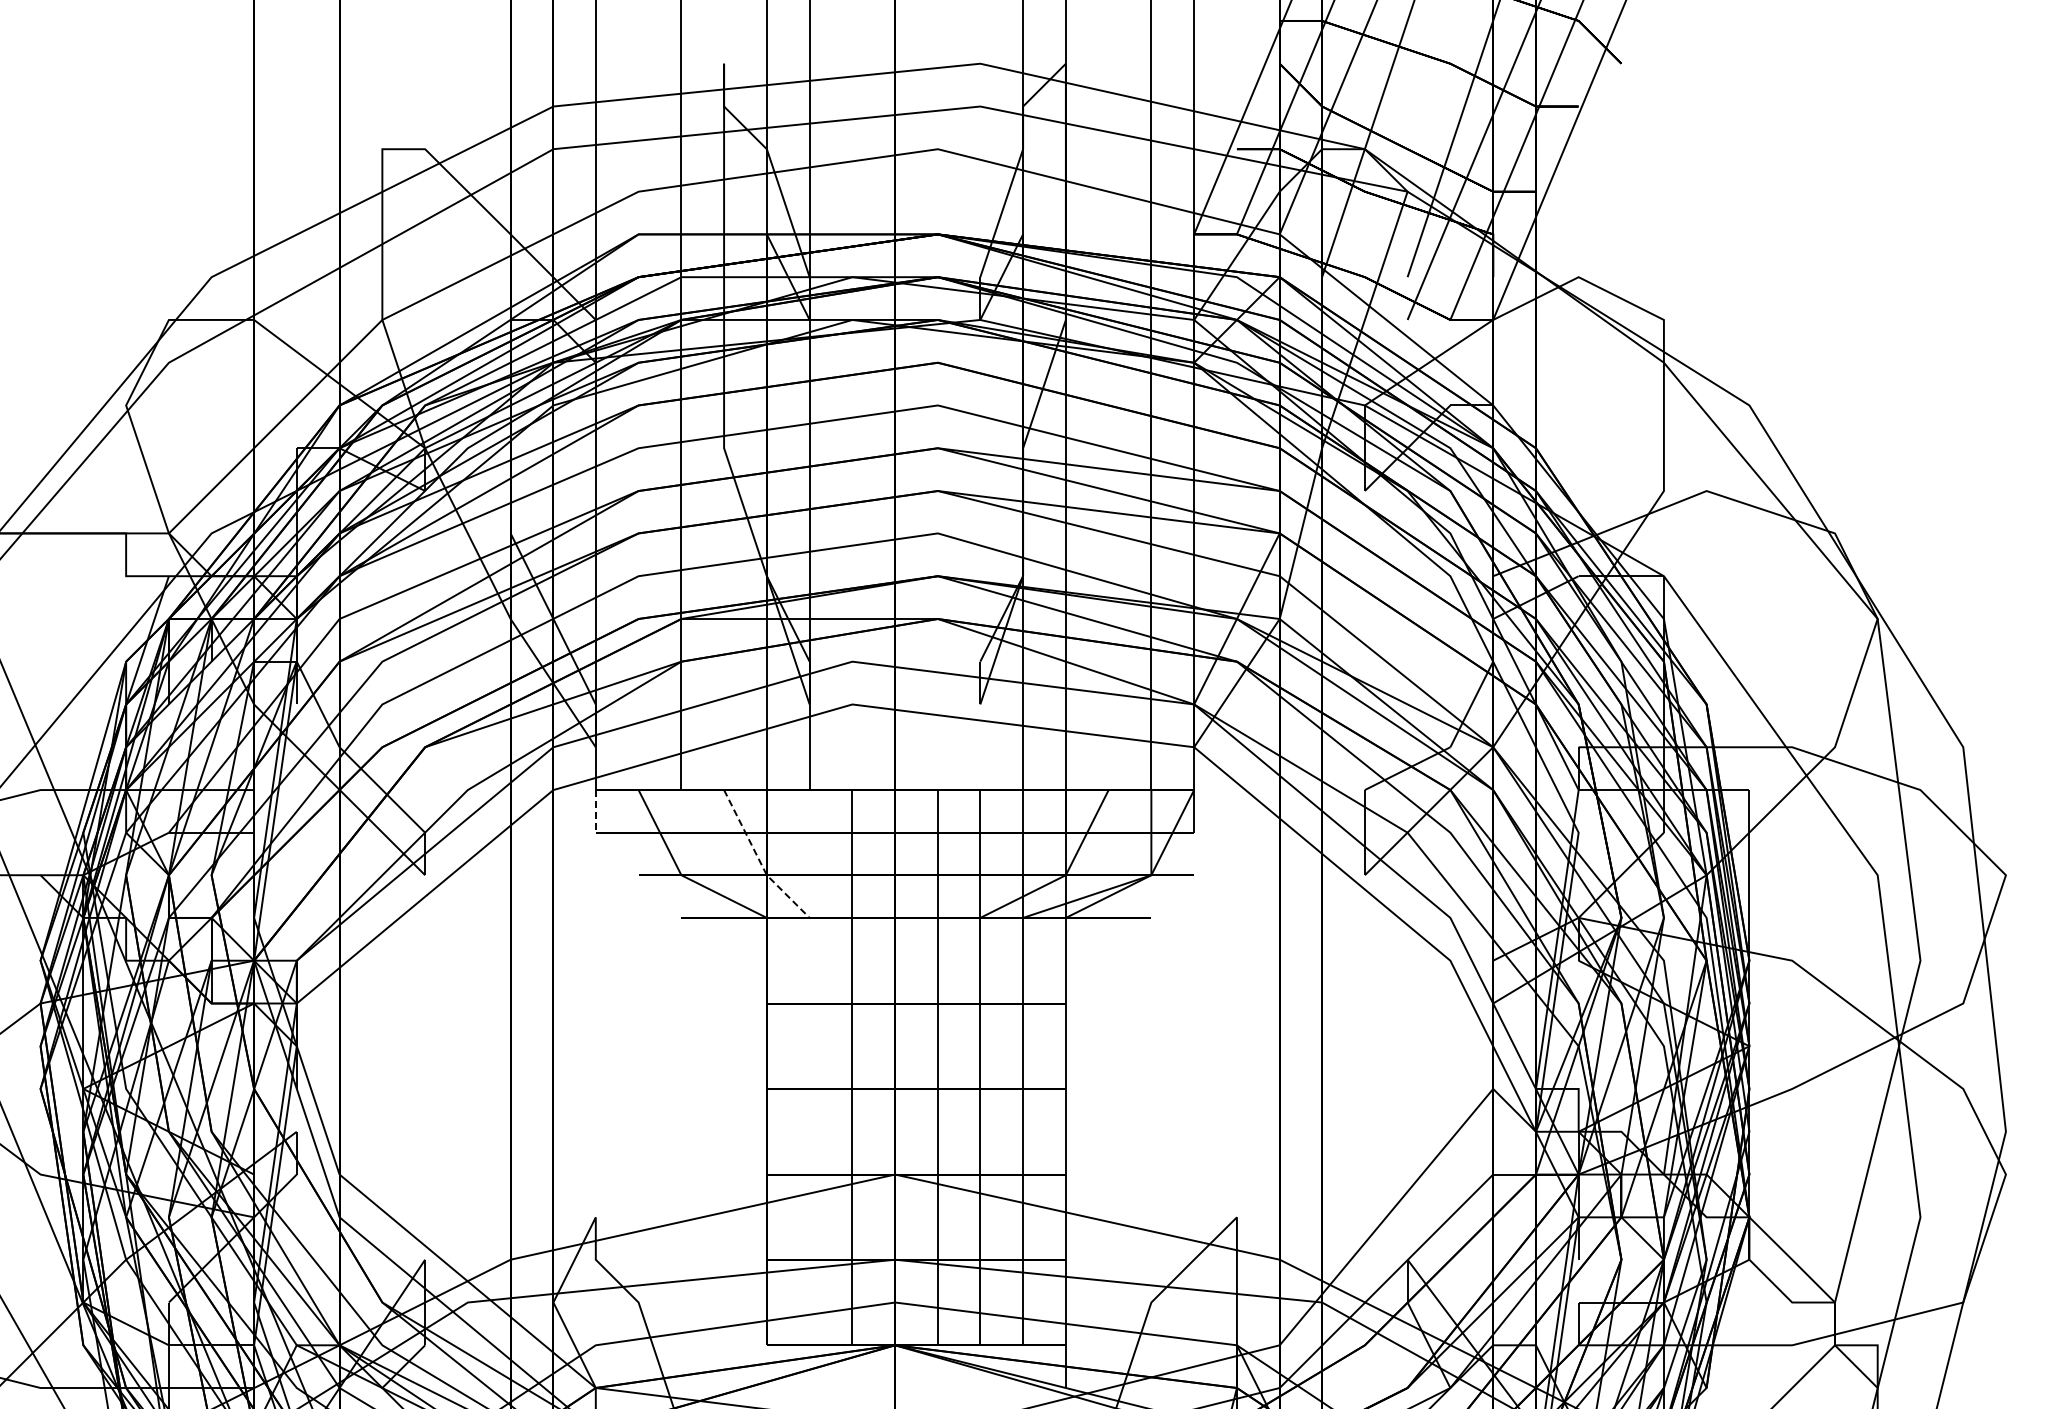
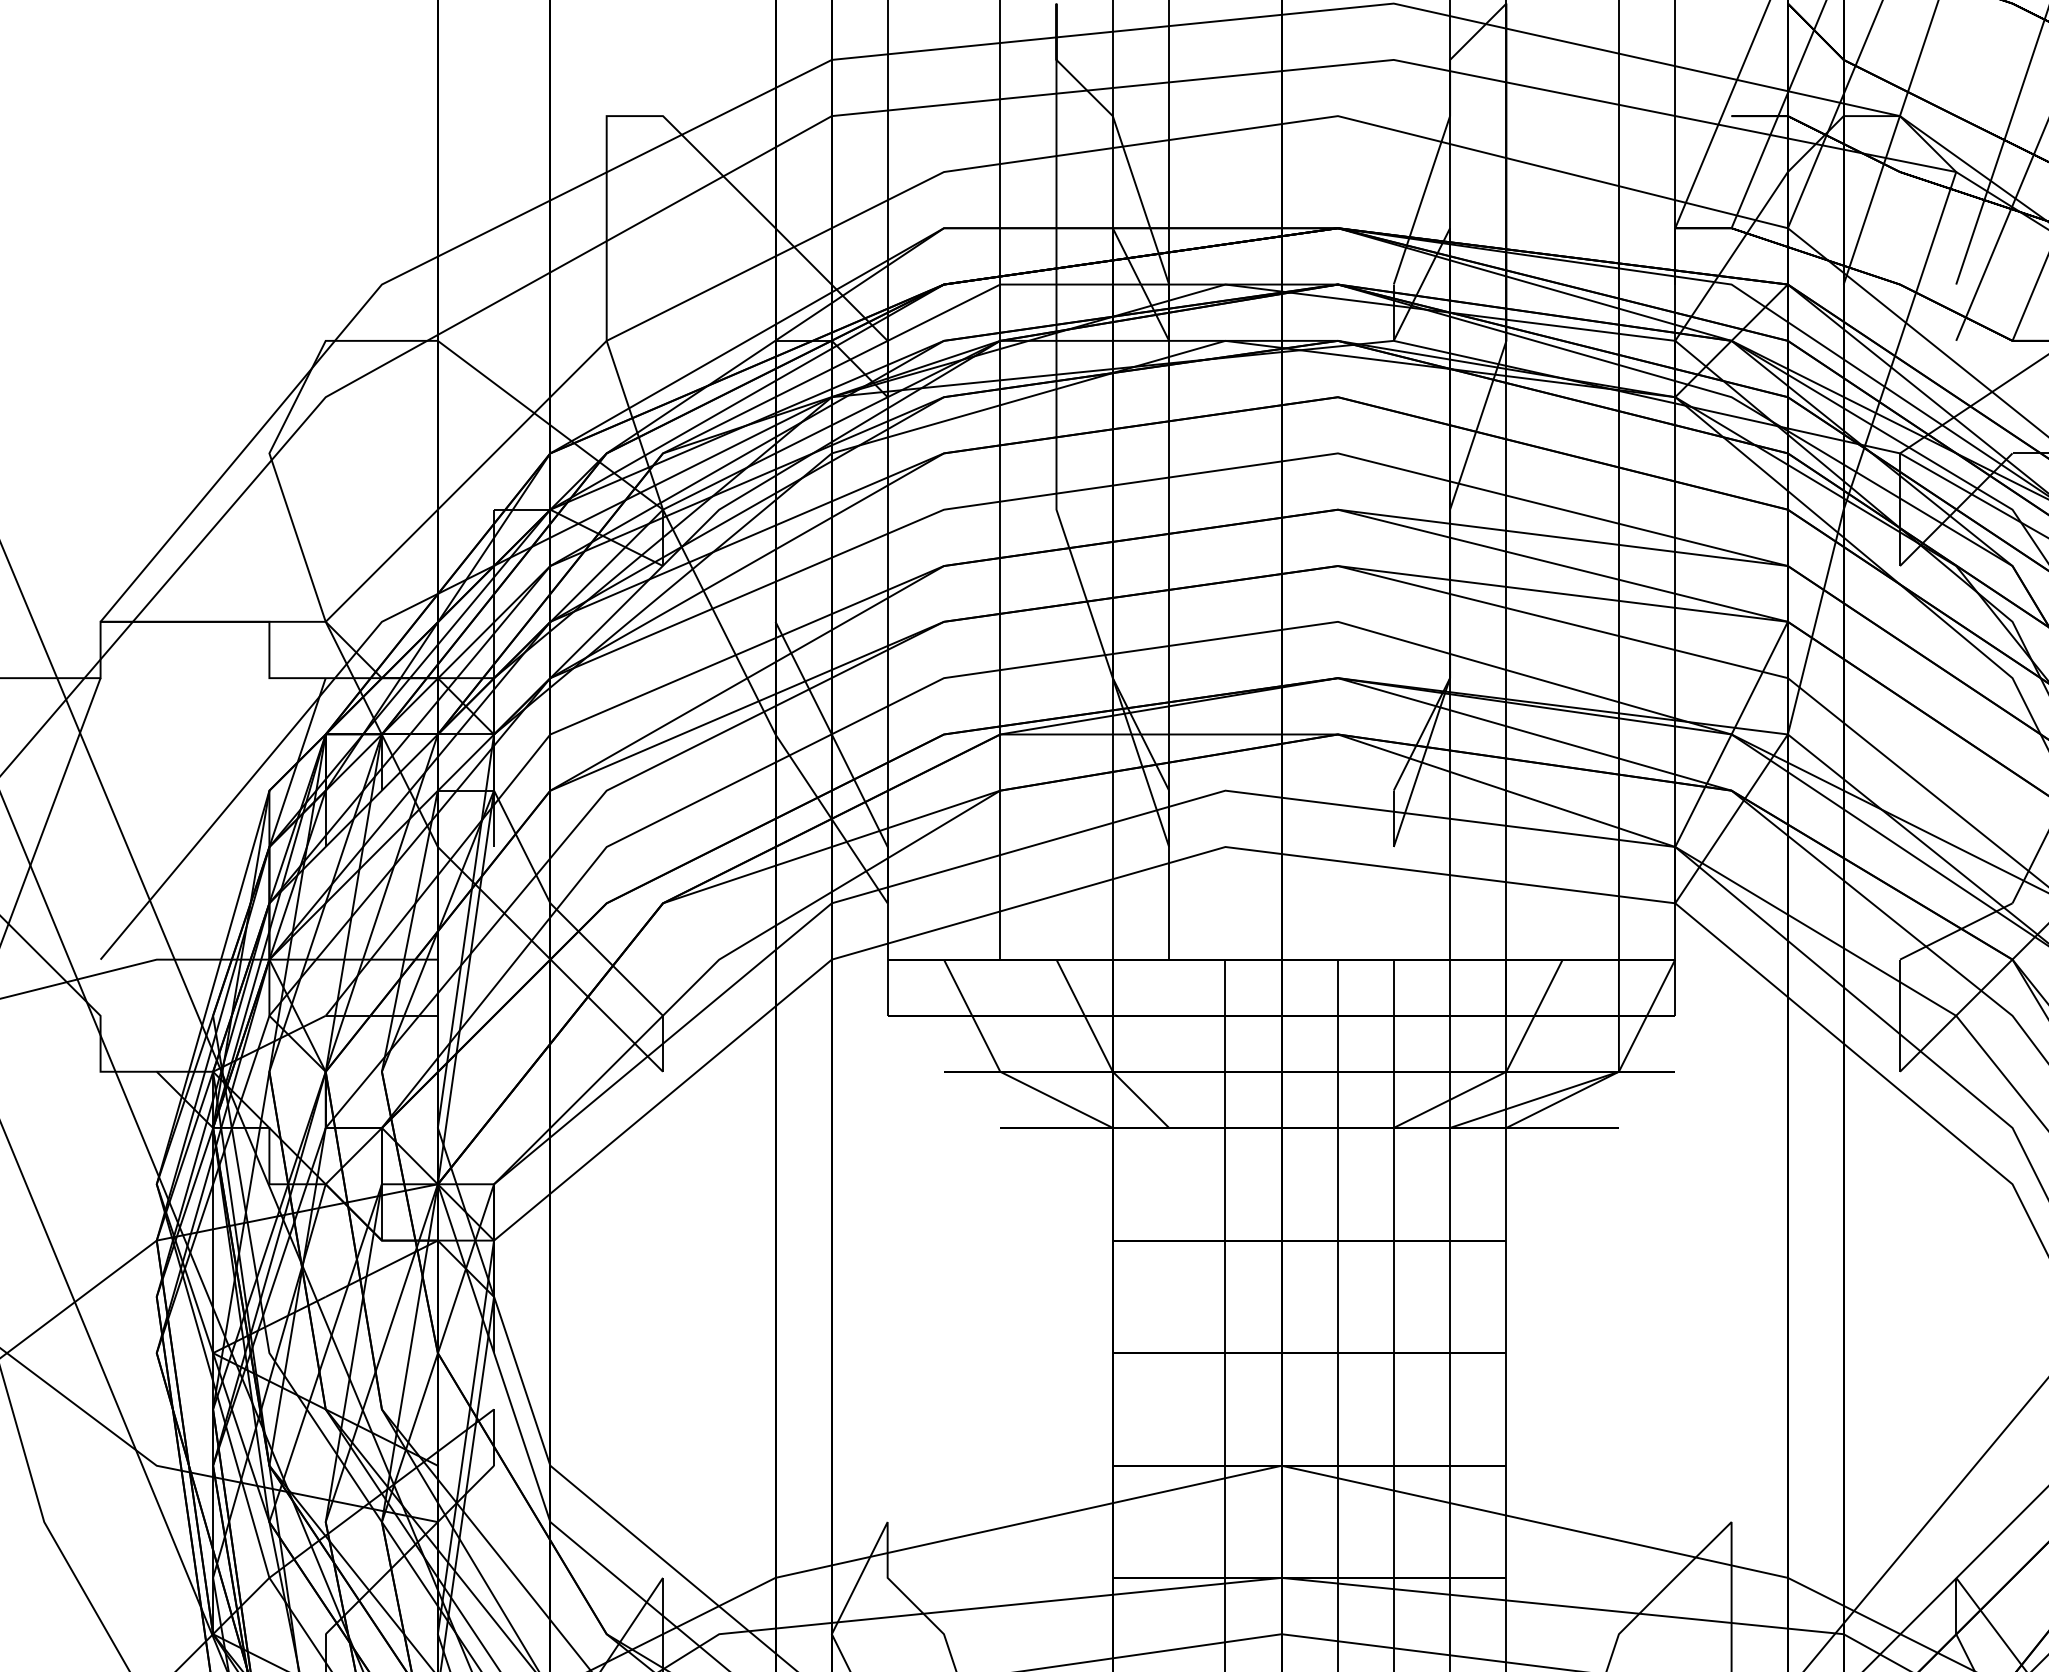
line: (595, 811) -> (887, 987), dashed -> solid
line: (759, 860) -> (1103, 1052), dashed -> solid

